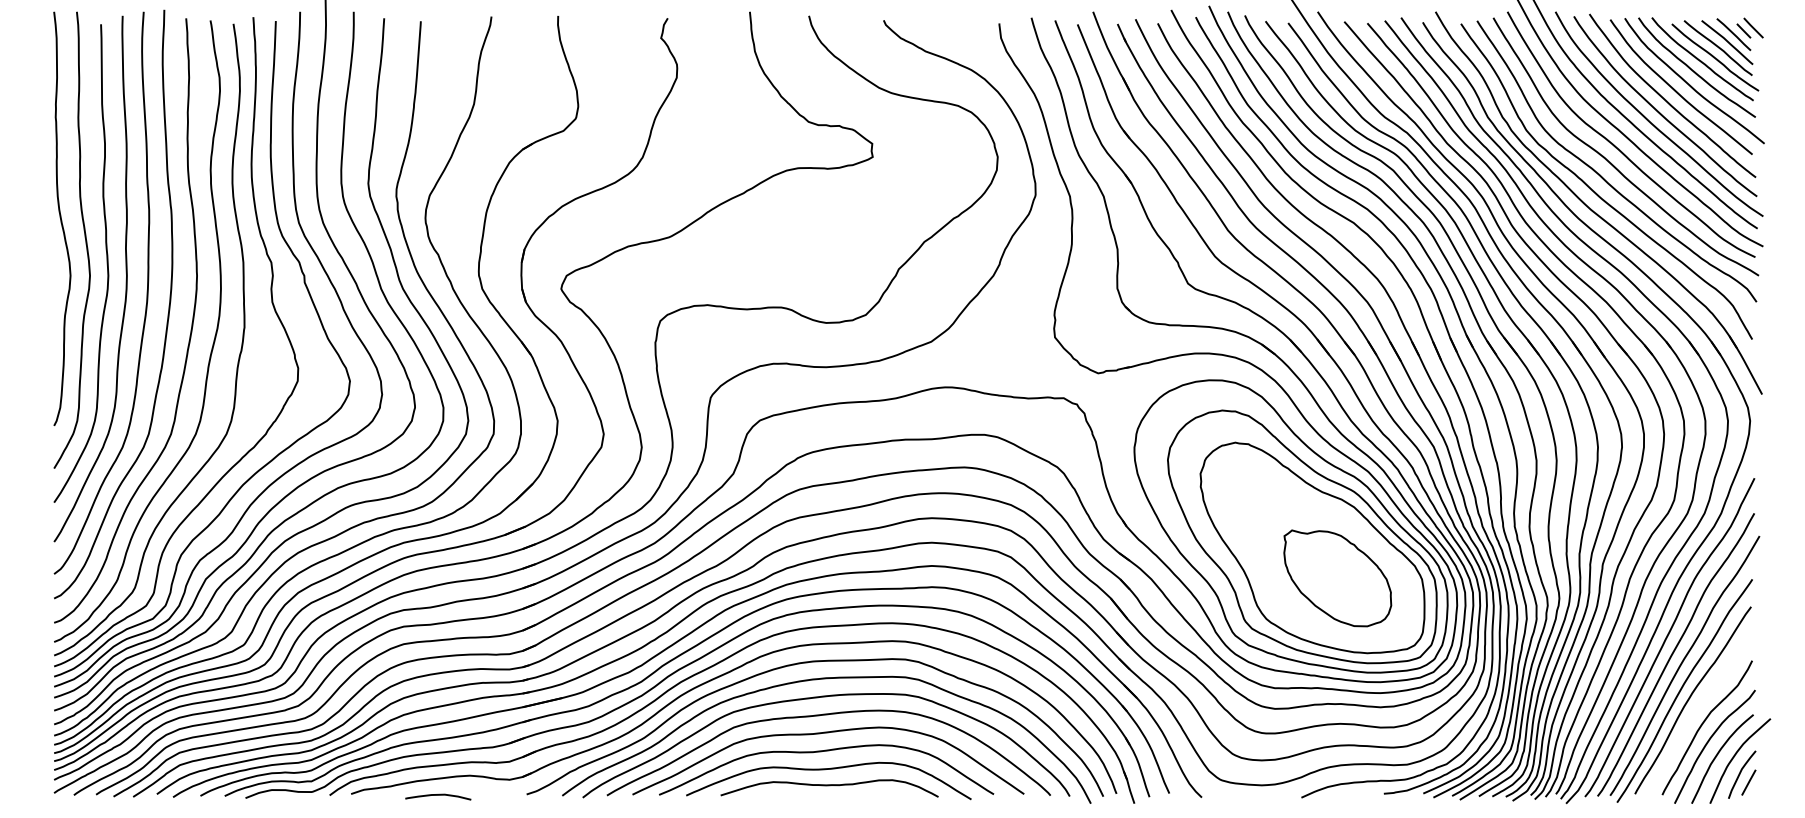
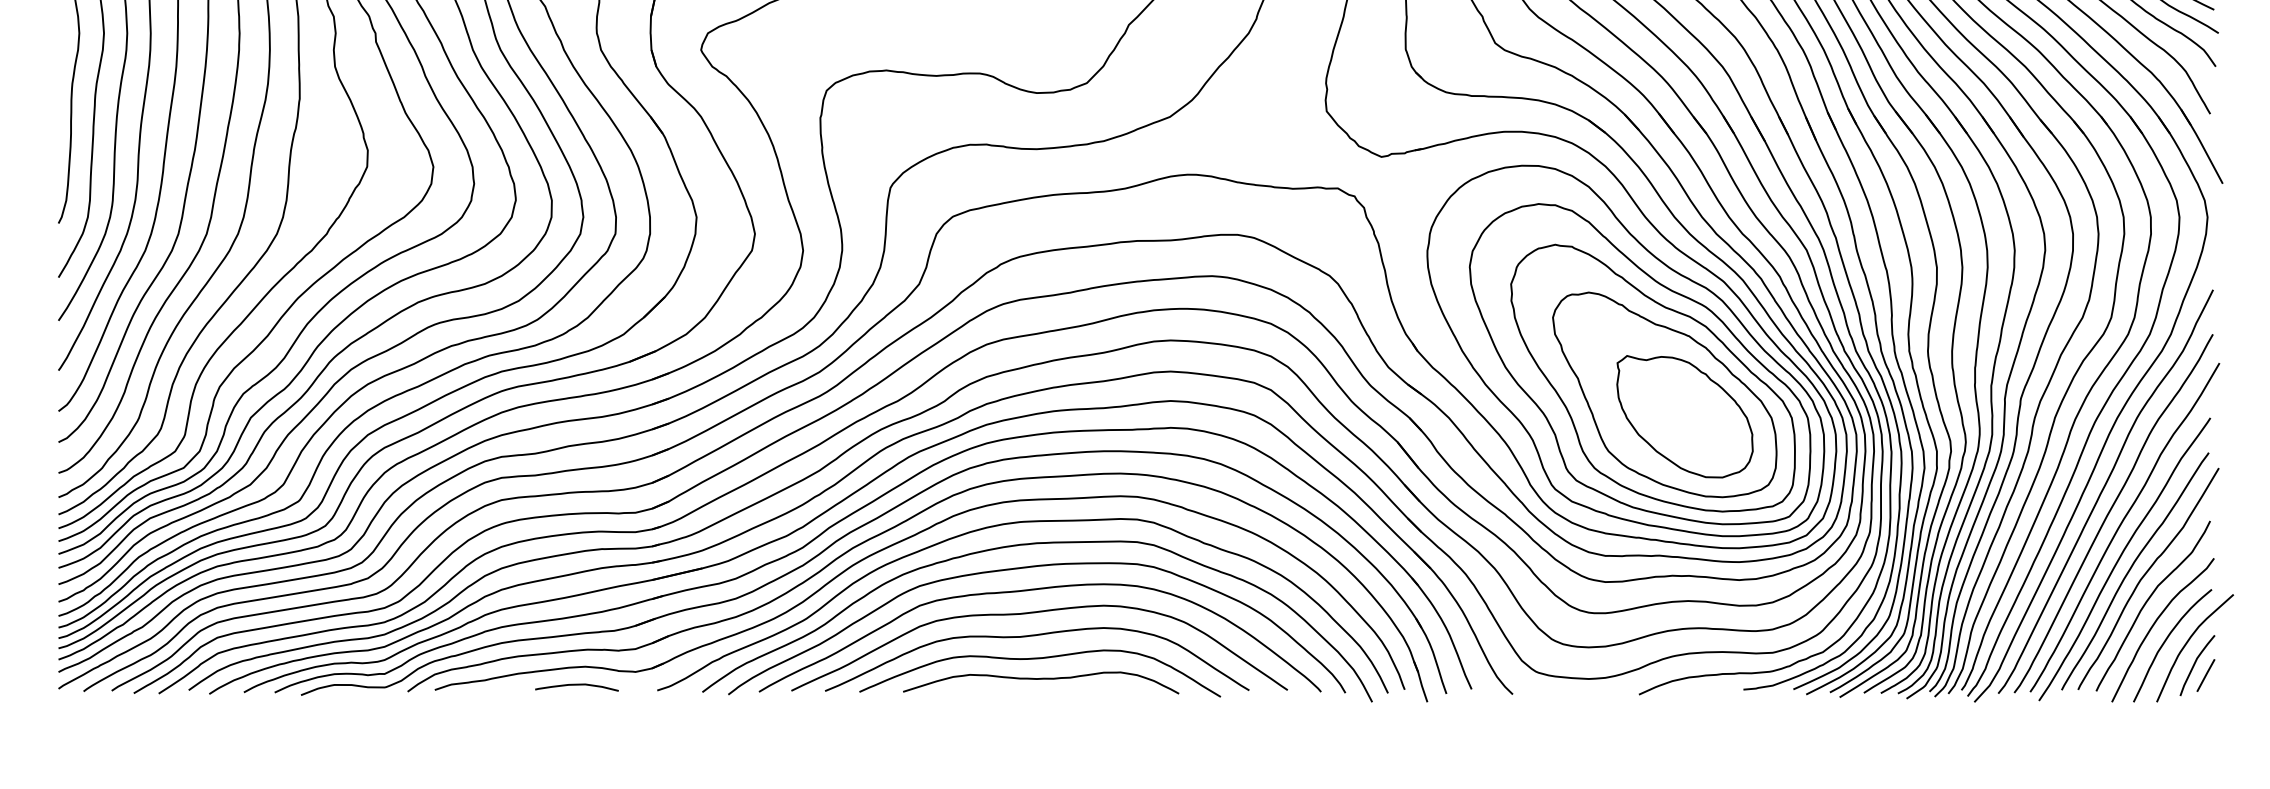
part: (1321, 560) -> (1664, 394), added
curve: (1701, 703) -> (2145, 575), added
curve: (438, 795) -> (577, 685), moved

